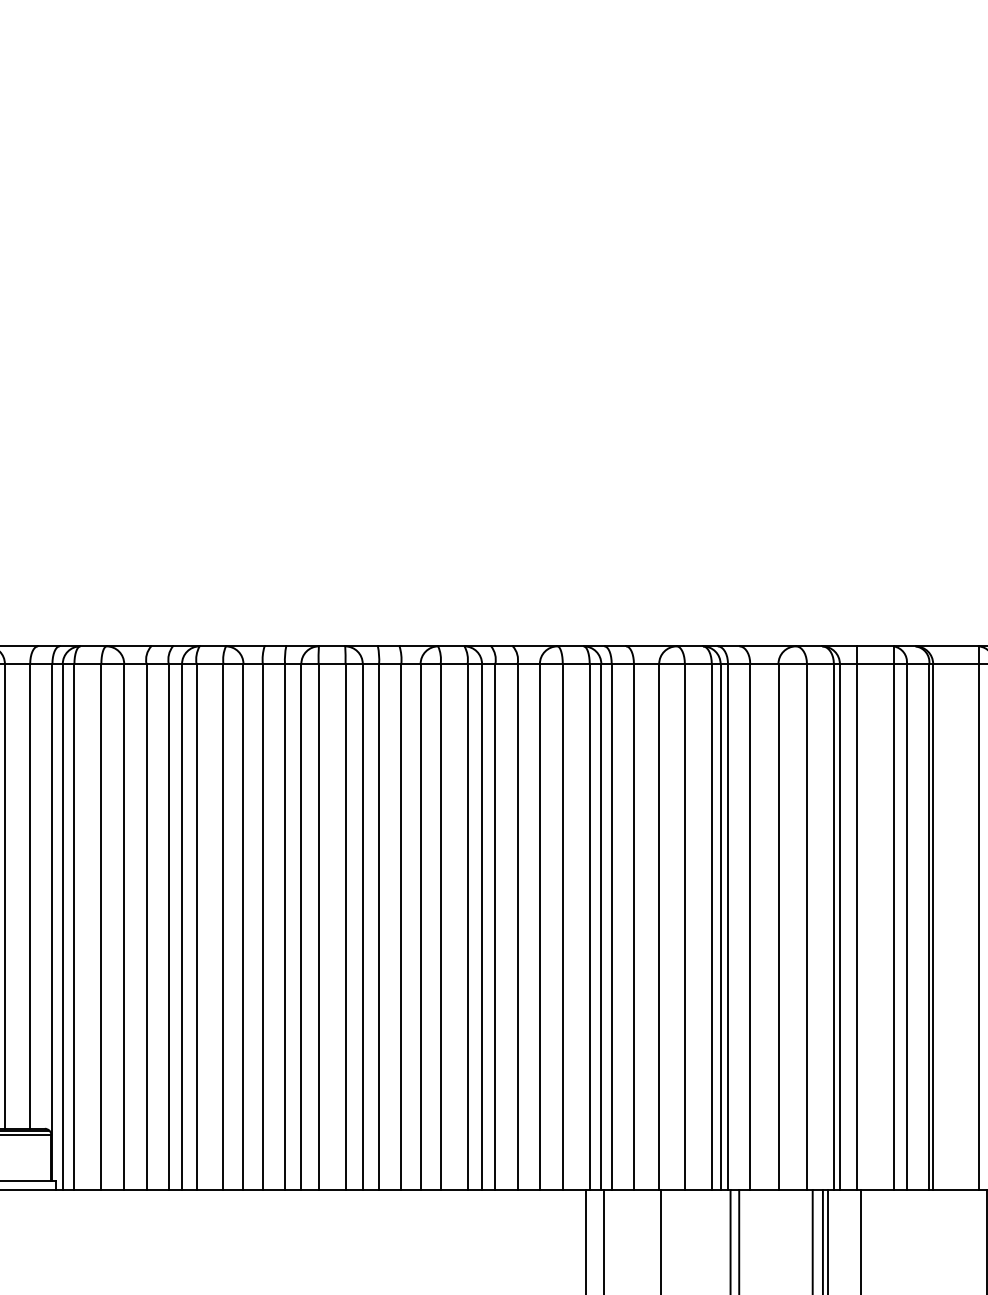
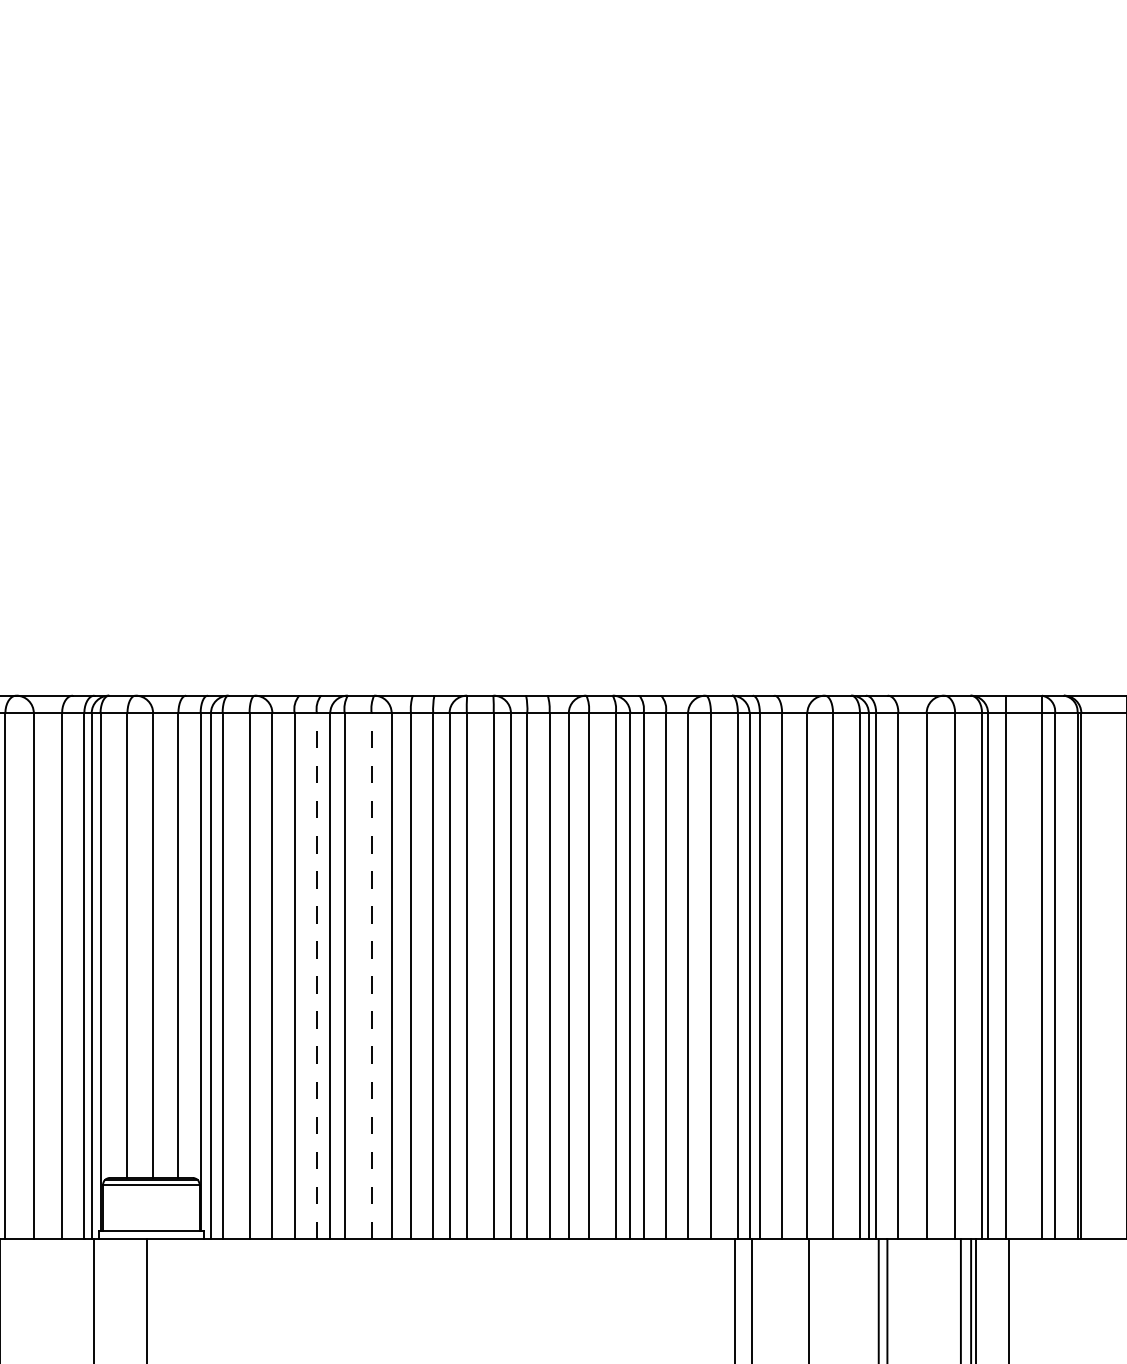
line: (168, 926) -> (316, 975), solid -> dashed
line: (223, 926) -> (371, 975), solid -> dashed

